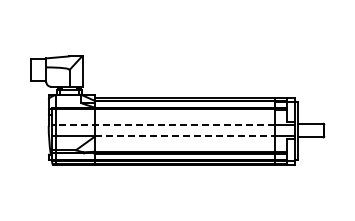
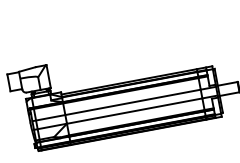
line: (163, 124) -> (116, 105), dashed -> solid
line: (185, 136) -> (135, 111), dashed -> solid

